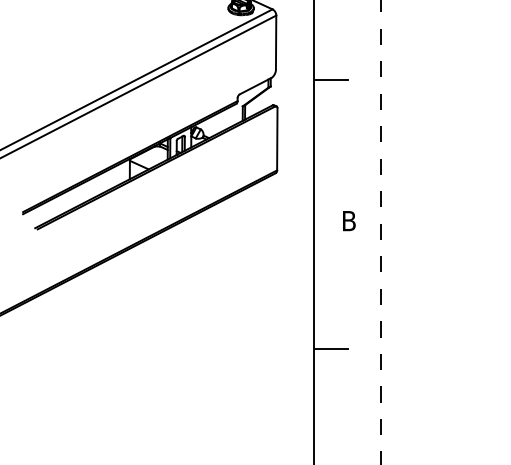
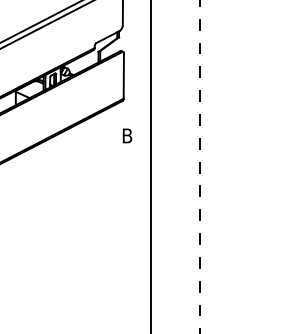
line: (331, 79) -> (163, 32), removed
text: (349, 221) -> (127, 136), moved
line: (331, 348) -> (163, 229), removed

